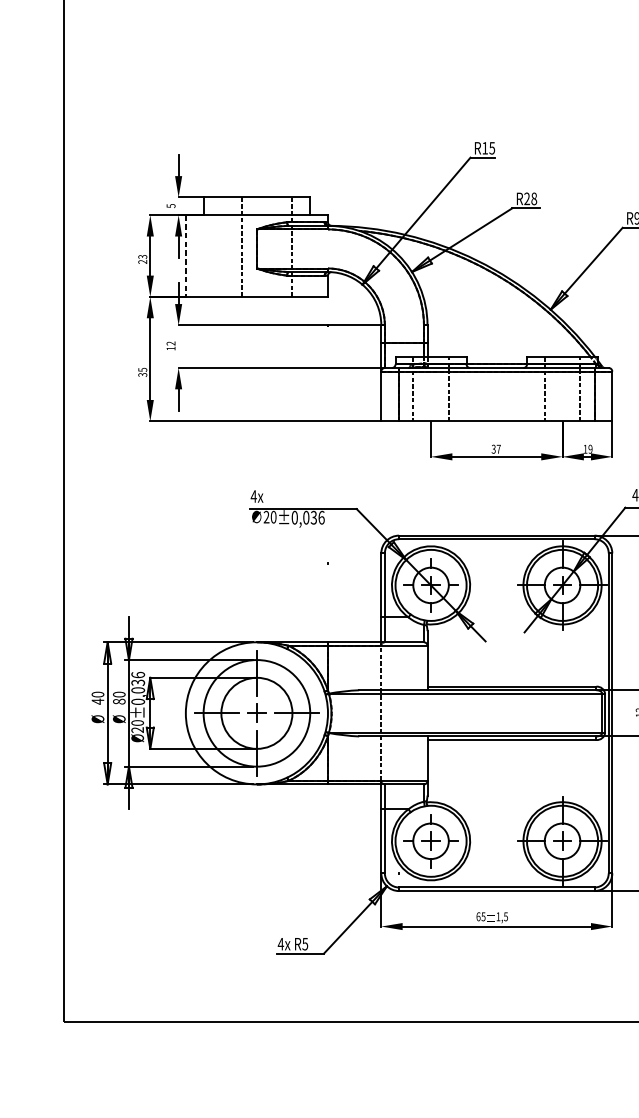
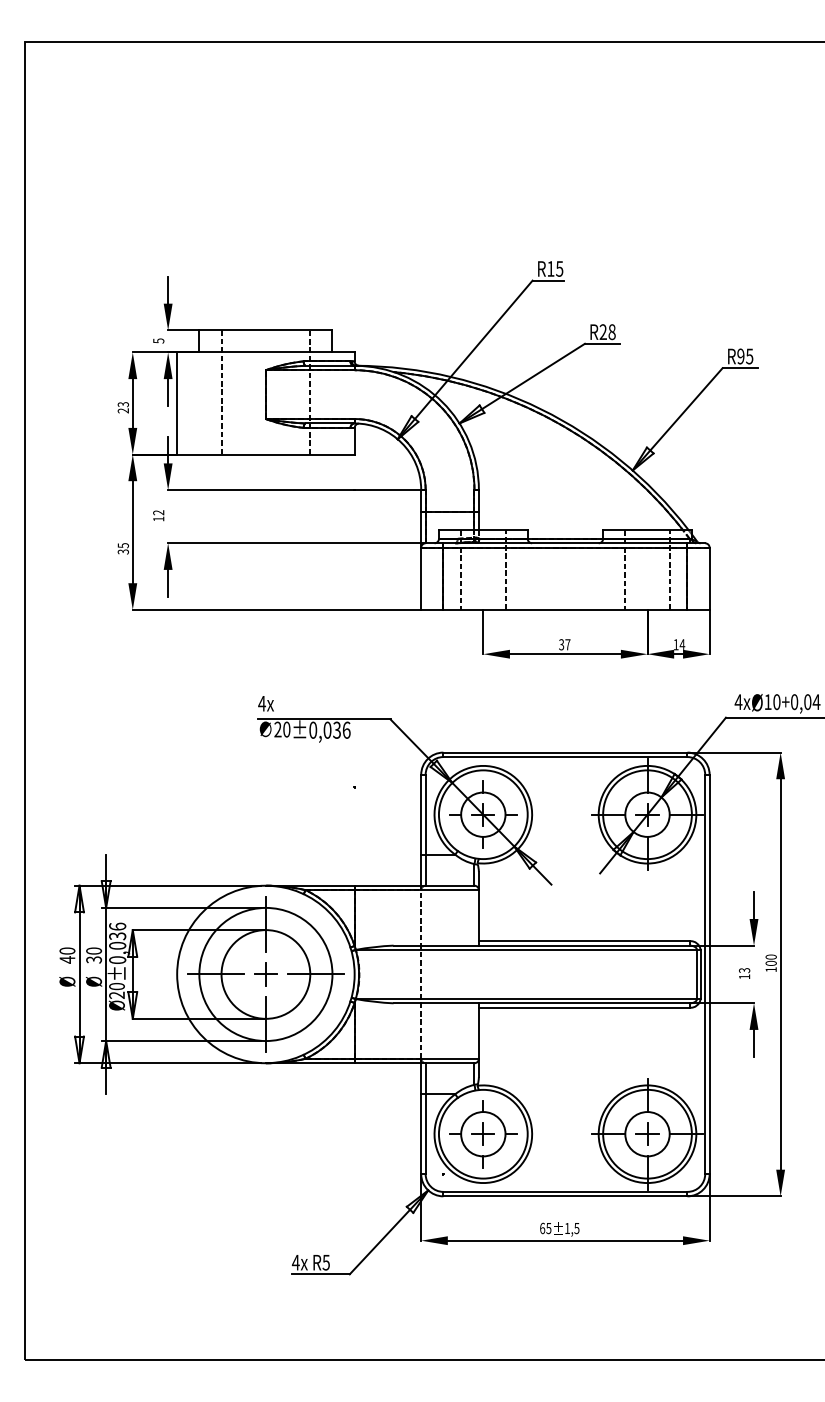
line: (242, 247) -> (221, 392), moved
line: (186, 256) -> (177, 404), dashed -> solid
text: (590, 449) -> (682, 644), 19 -> 14
text: (118, 701) -> (93, 959), 80 -> 30

